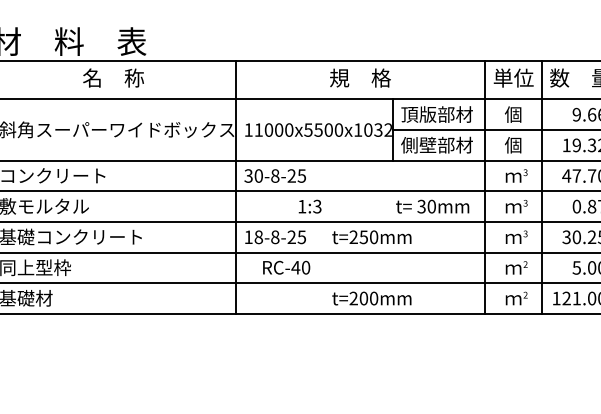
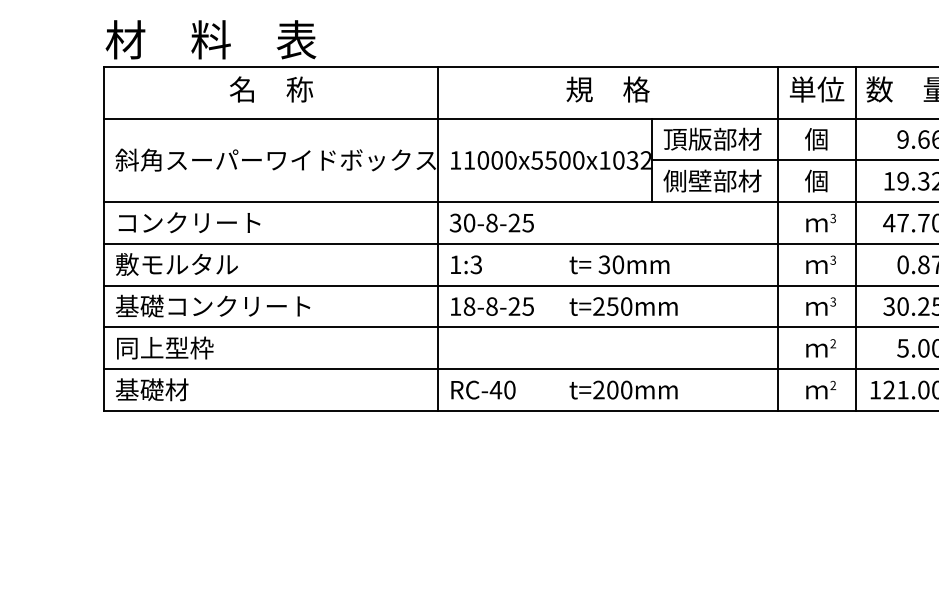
text: (310, 206) -> (466, 264), moved
text: (432, 206) -> (619, 264), moved
text: (286, 267) -> (483, 389), moved

